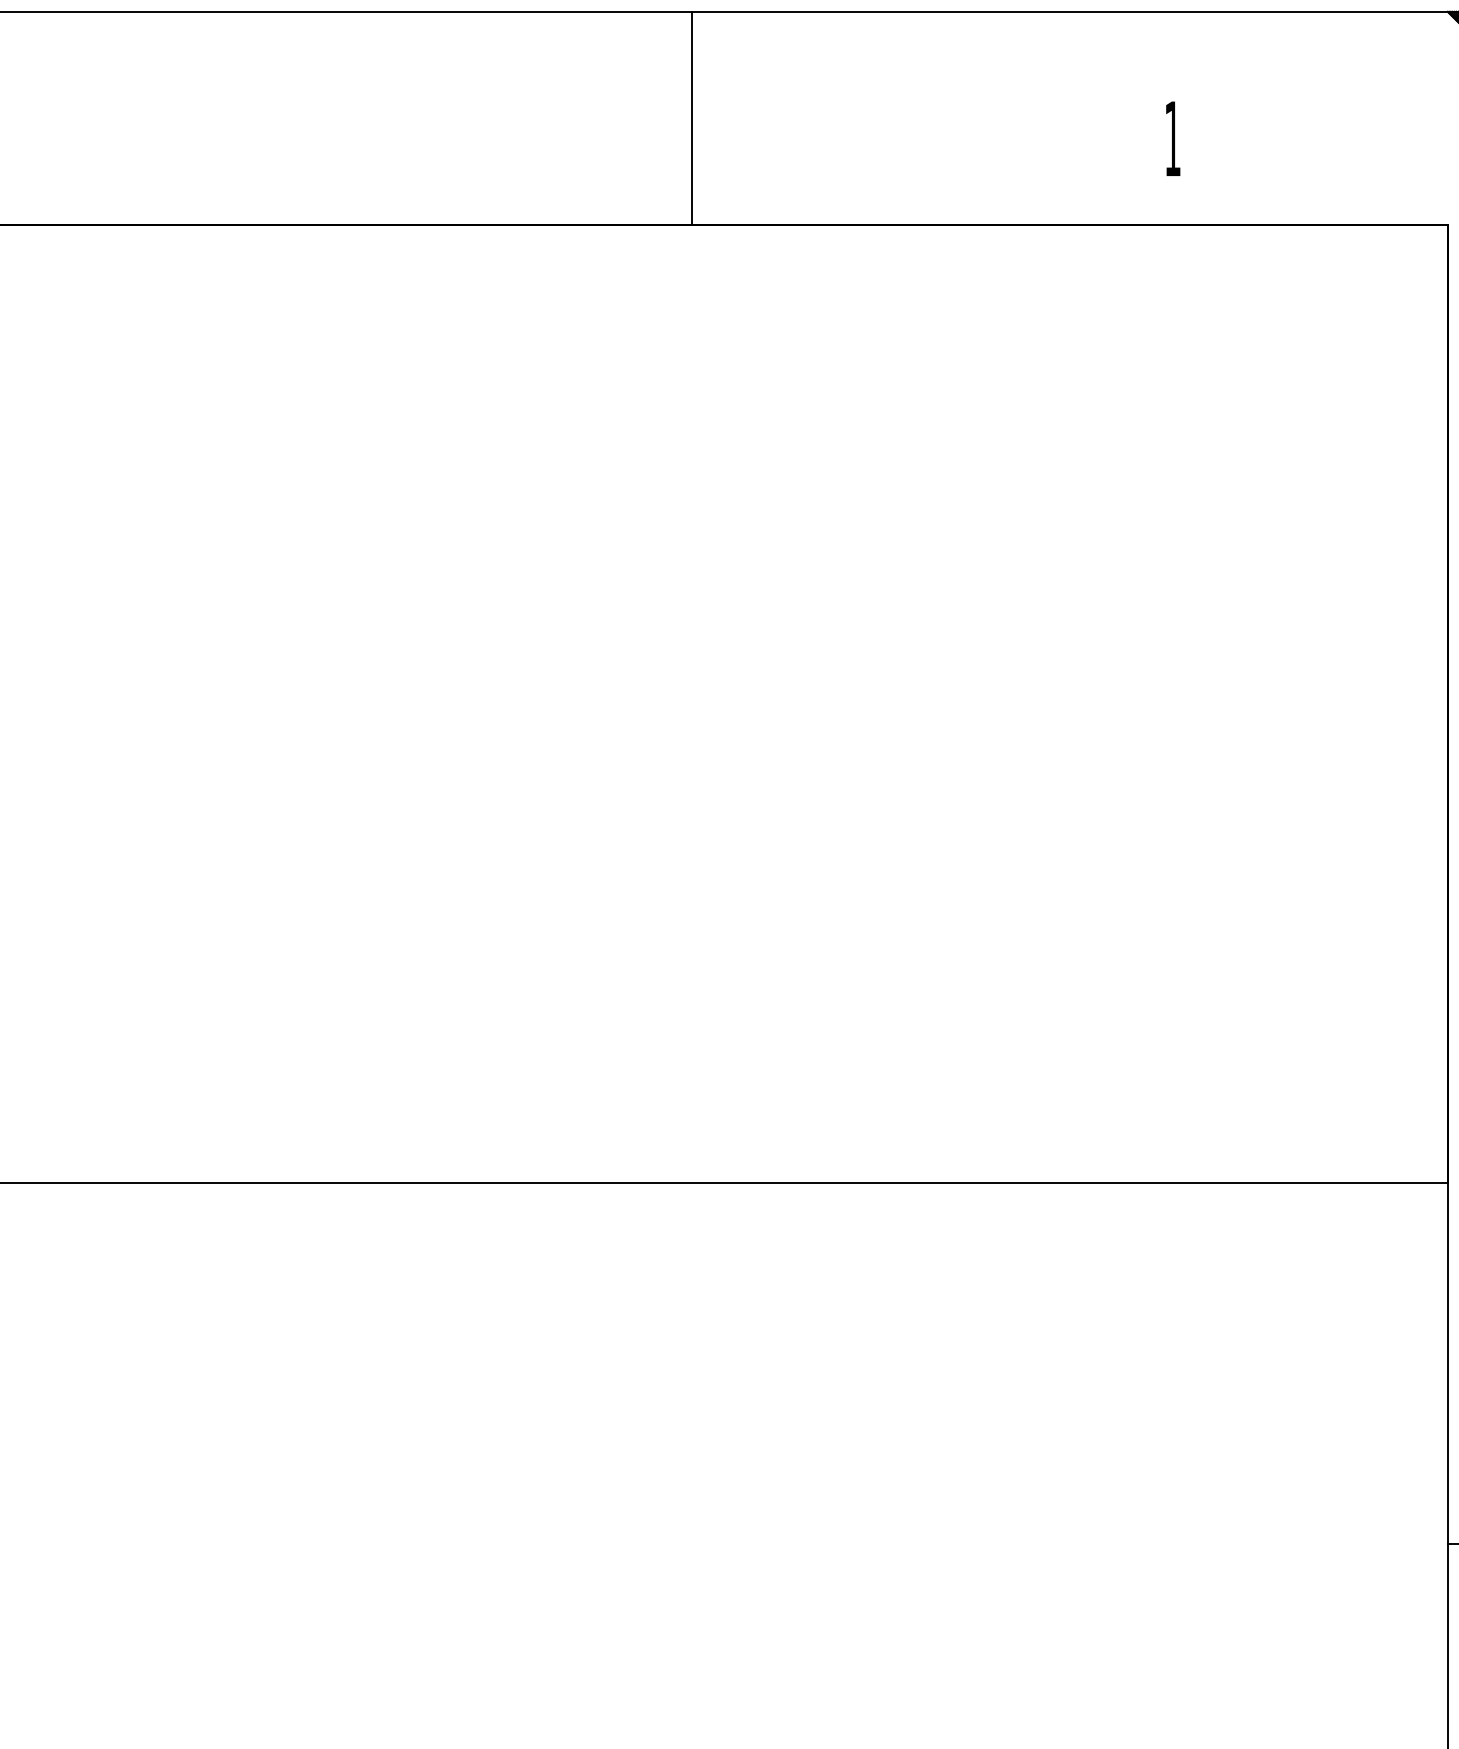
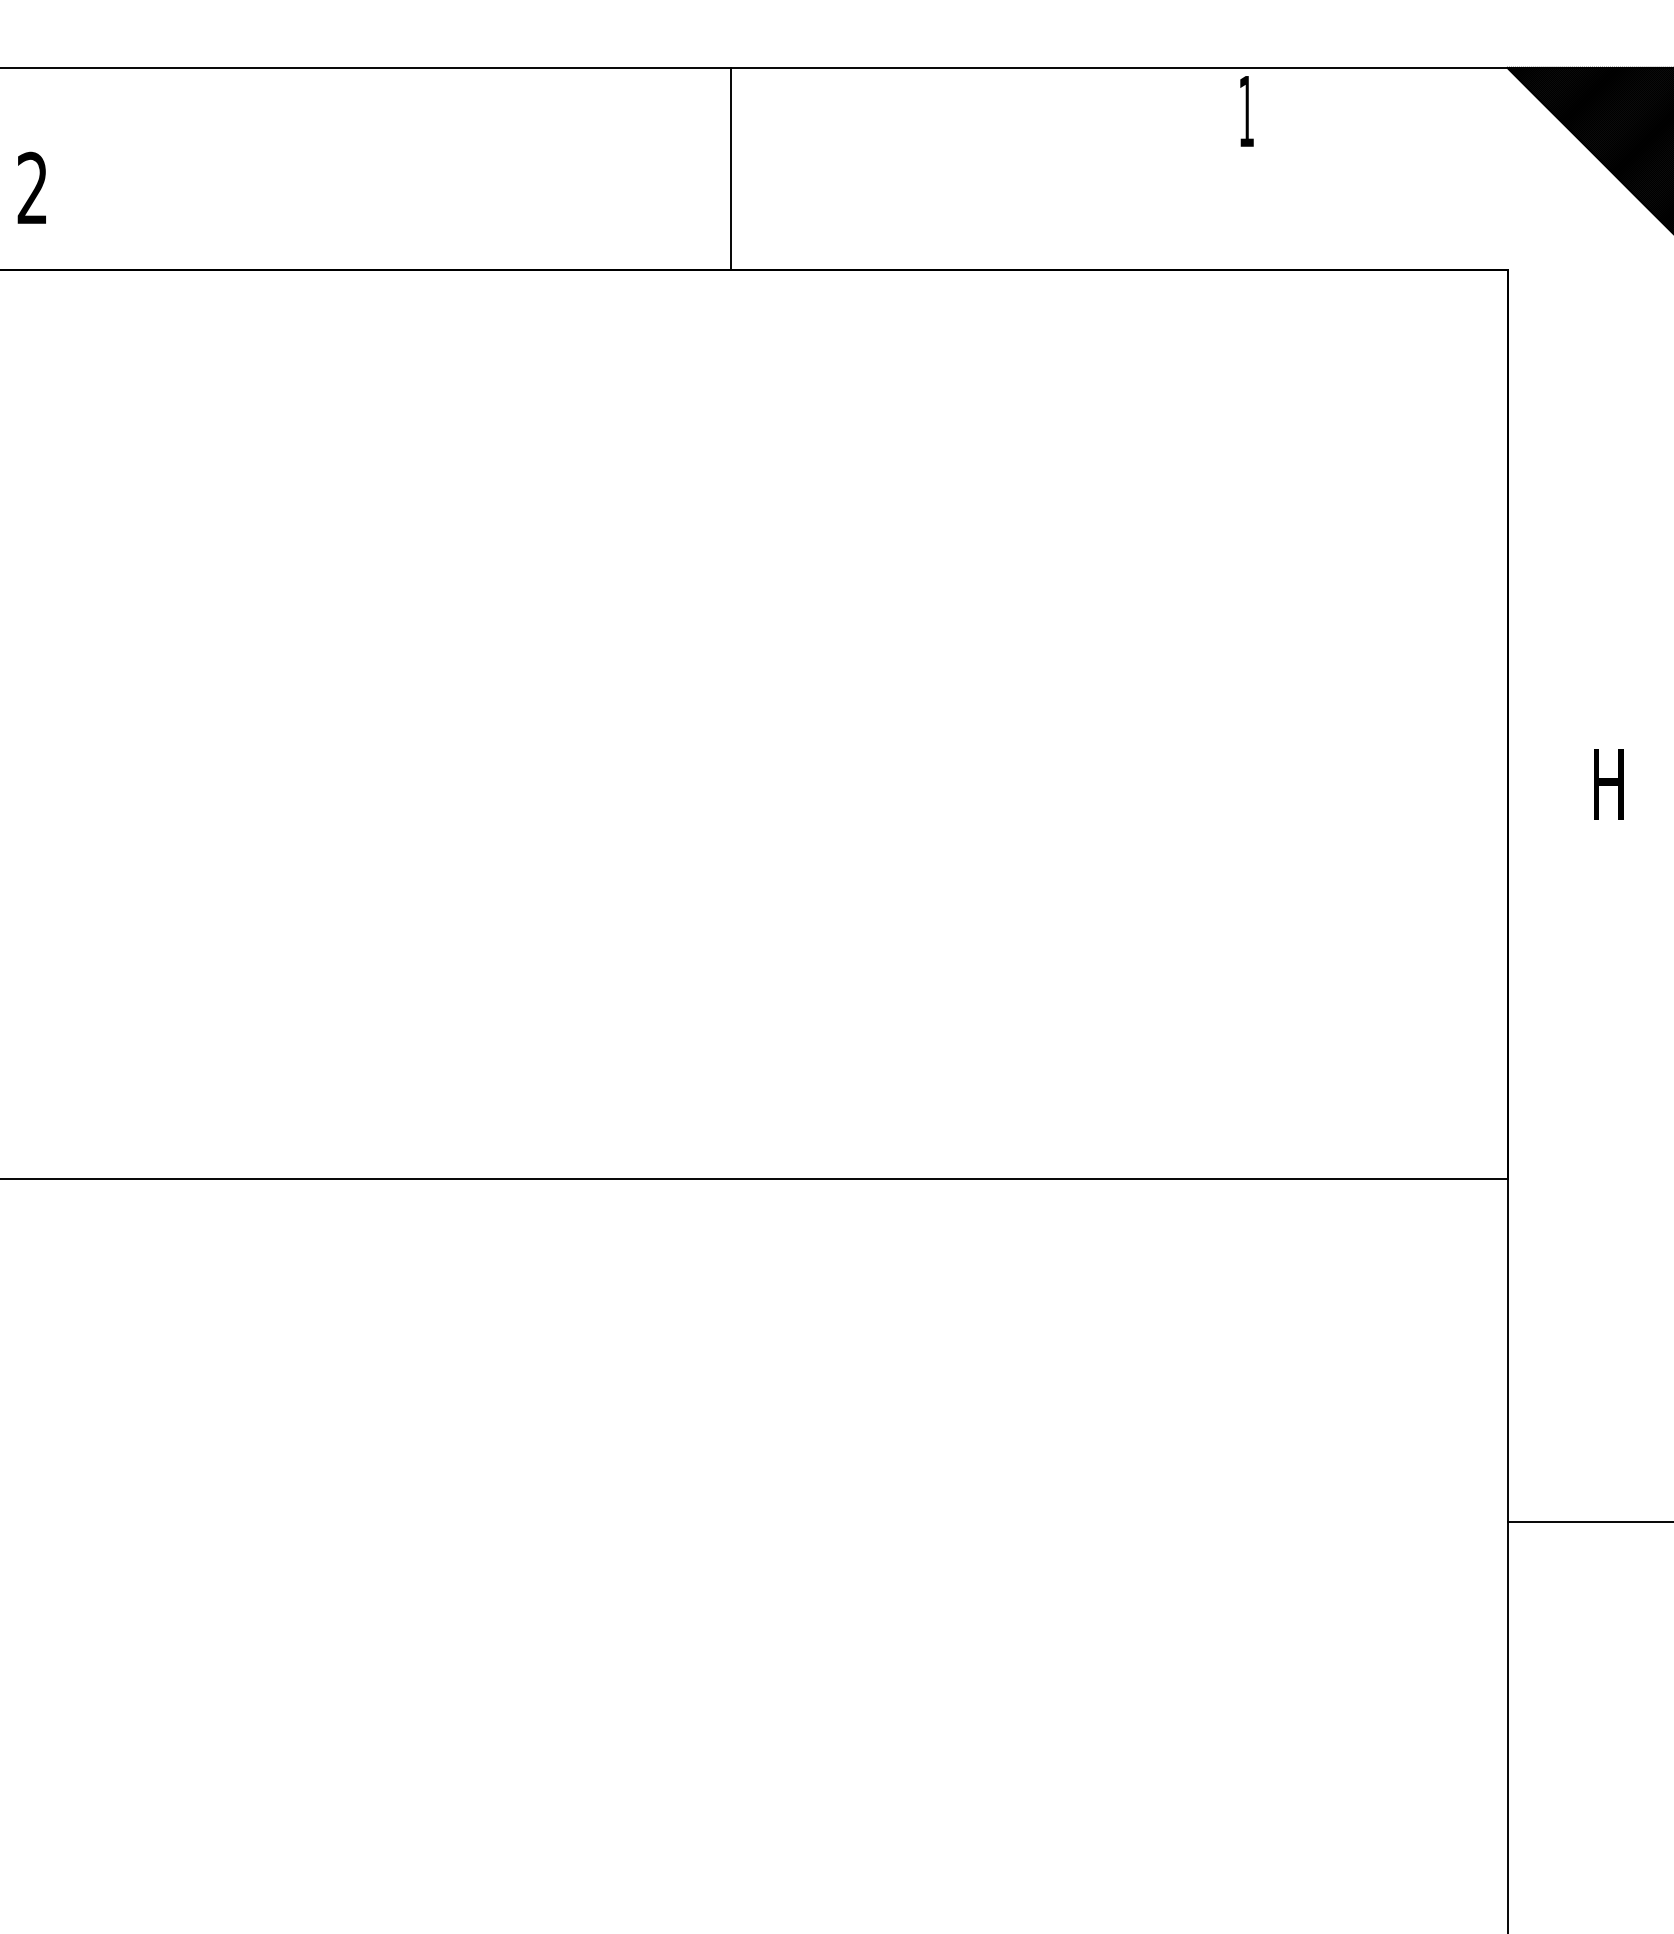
line: (692, 117) -> (730, 168), moved
text: (1172, 138) -> (1246, 111), moved

